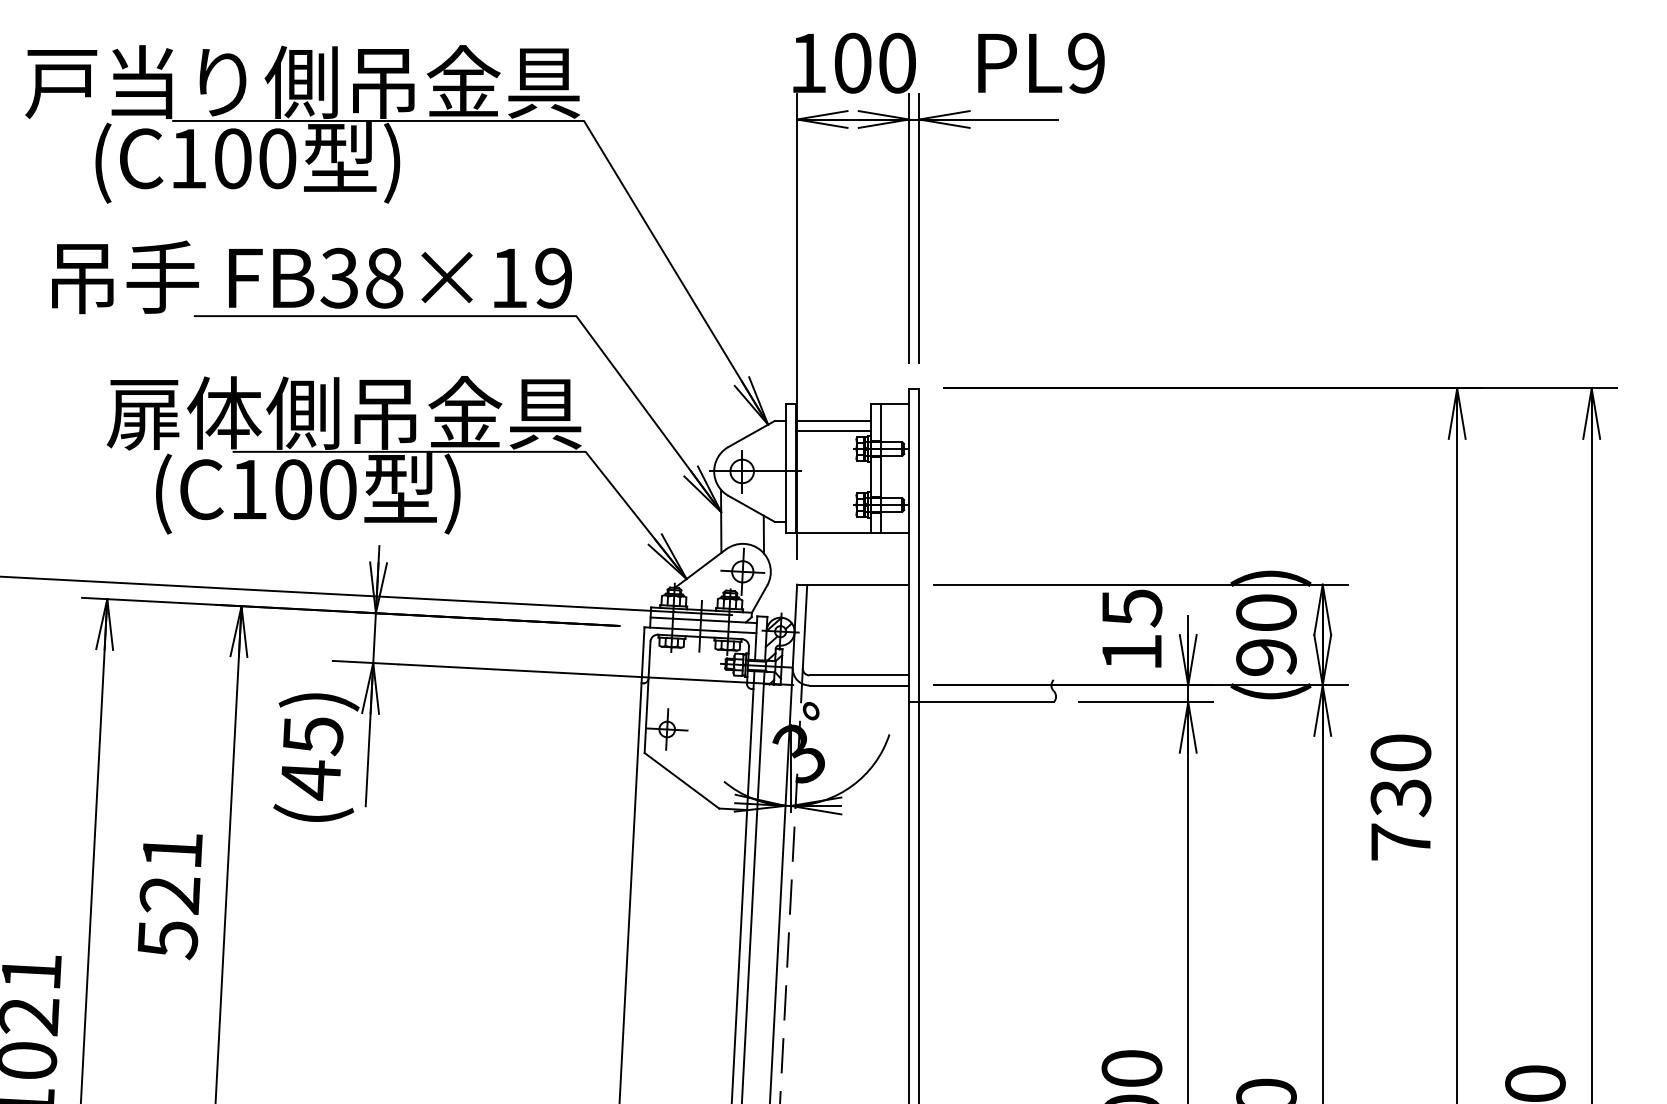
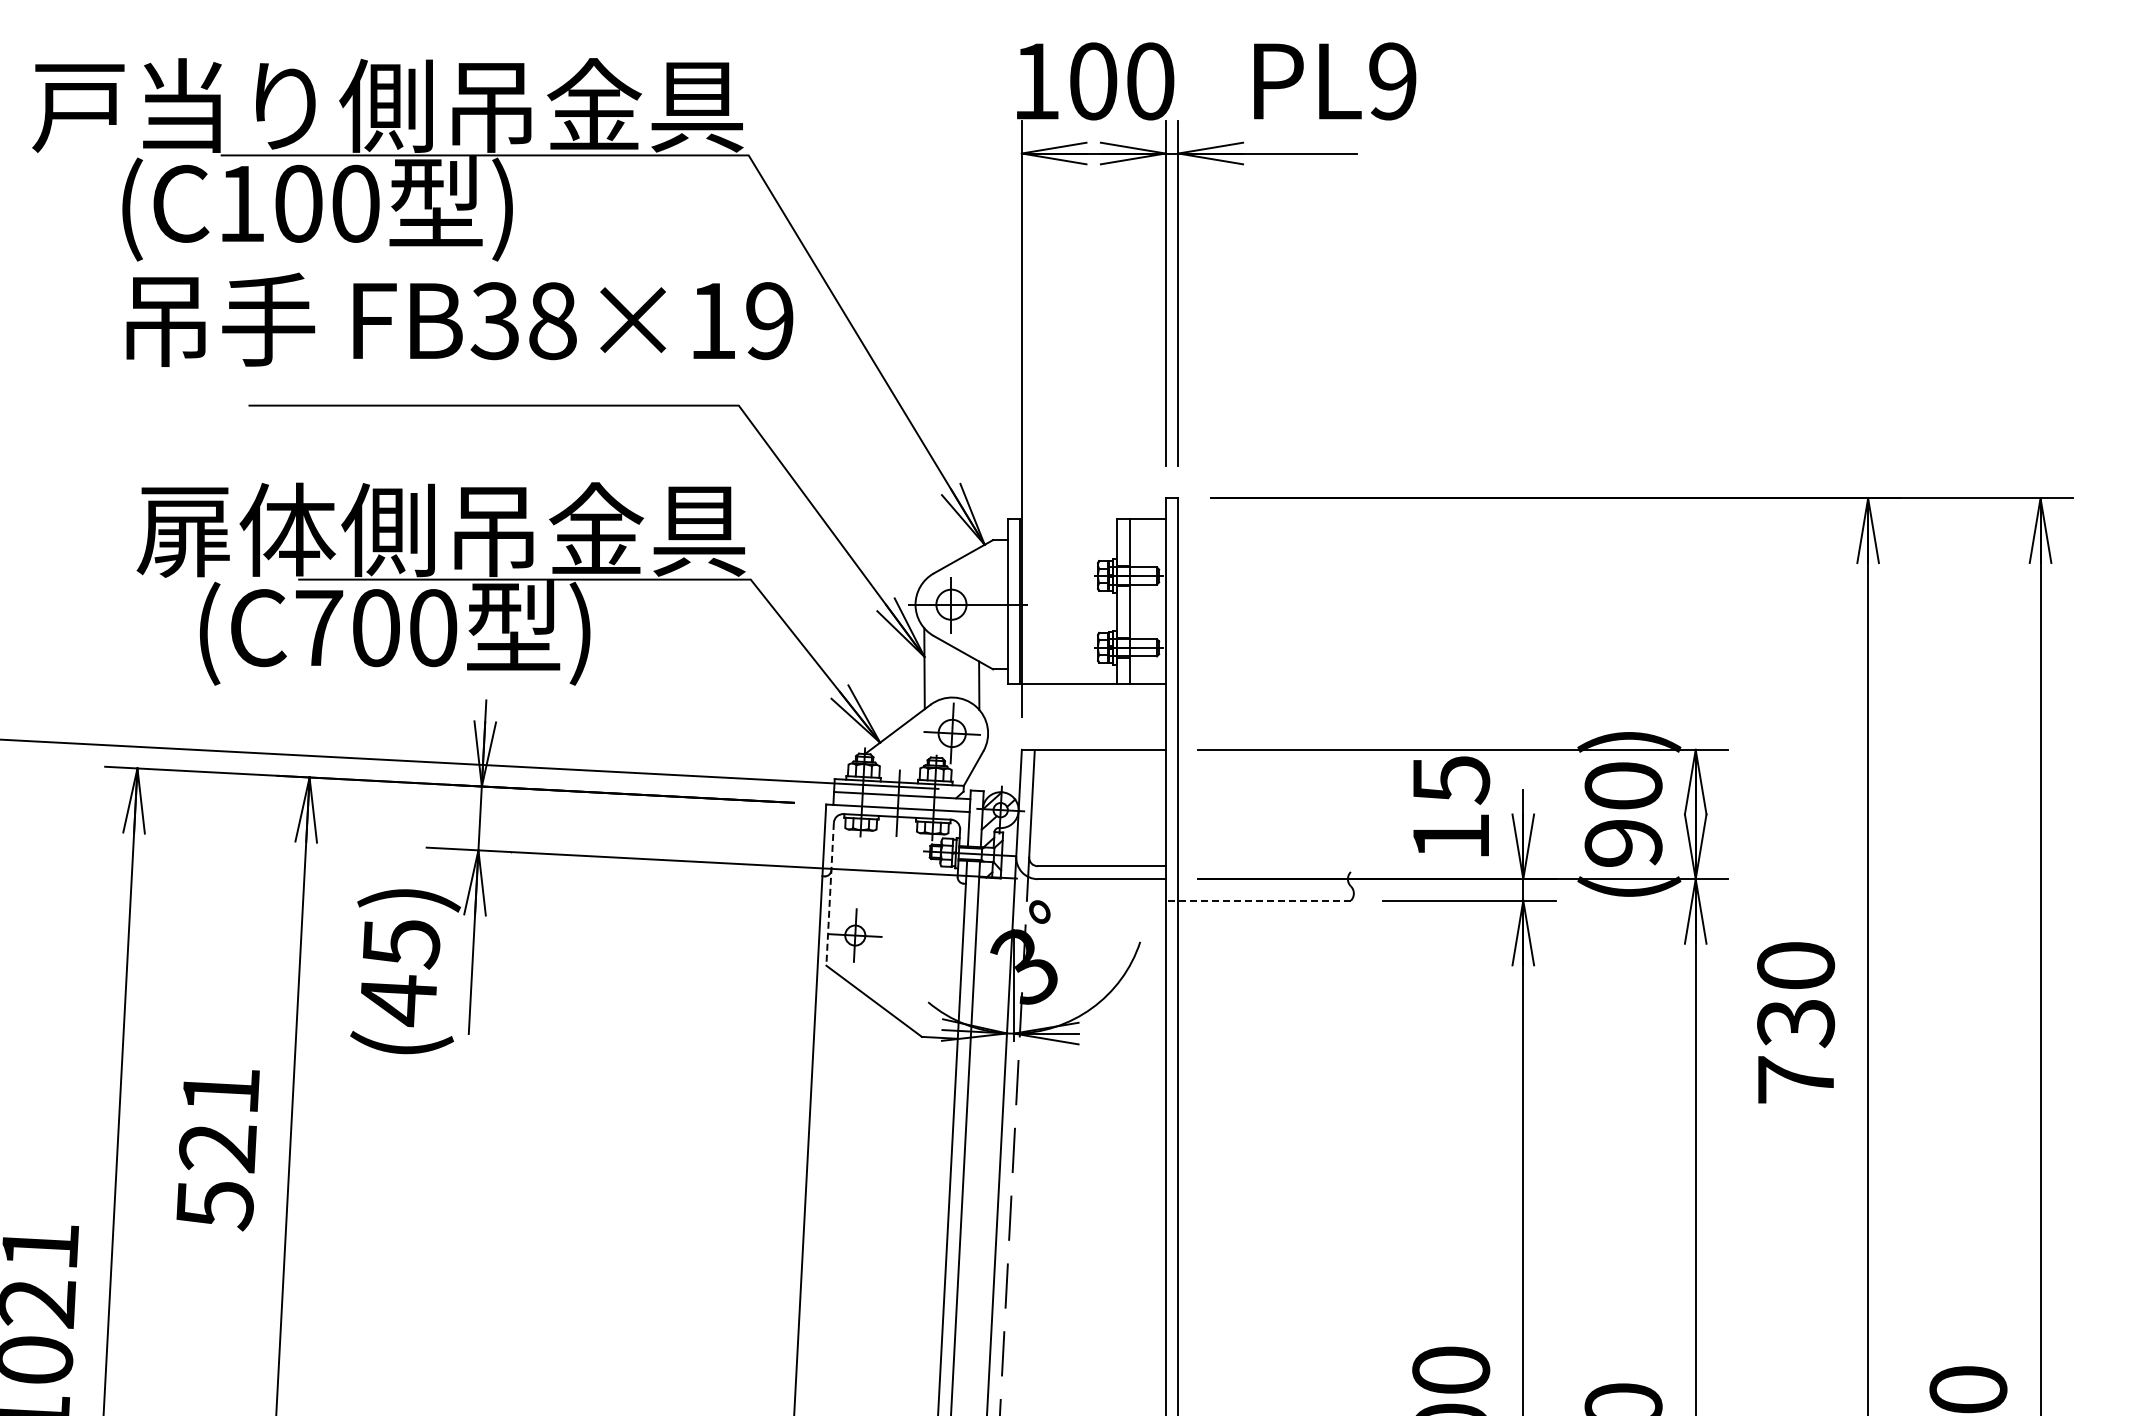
text: (311, 277) -> (459, 319), moved
line: (833, 421) -> (1068, 540), removed
line: (833, 431) -> (1068, 553), removed
text: (249, 489) -> (319, 627), (C100 -> (C700
line: (647, 697) -> (830, 894), solid -> dashed
line: (981, 702) -> (1258, 900), solid -> dashed

